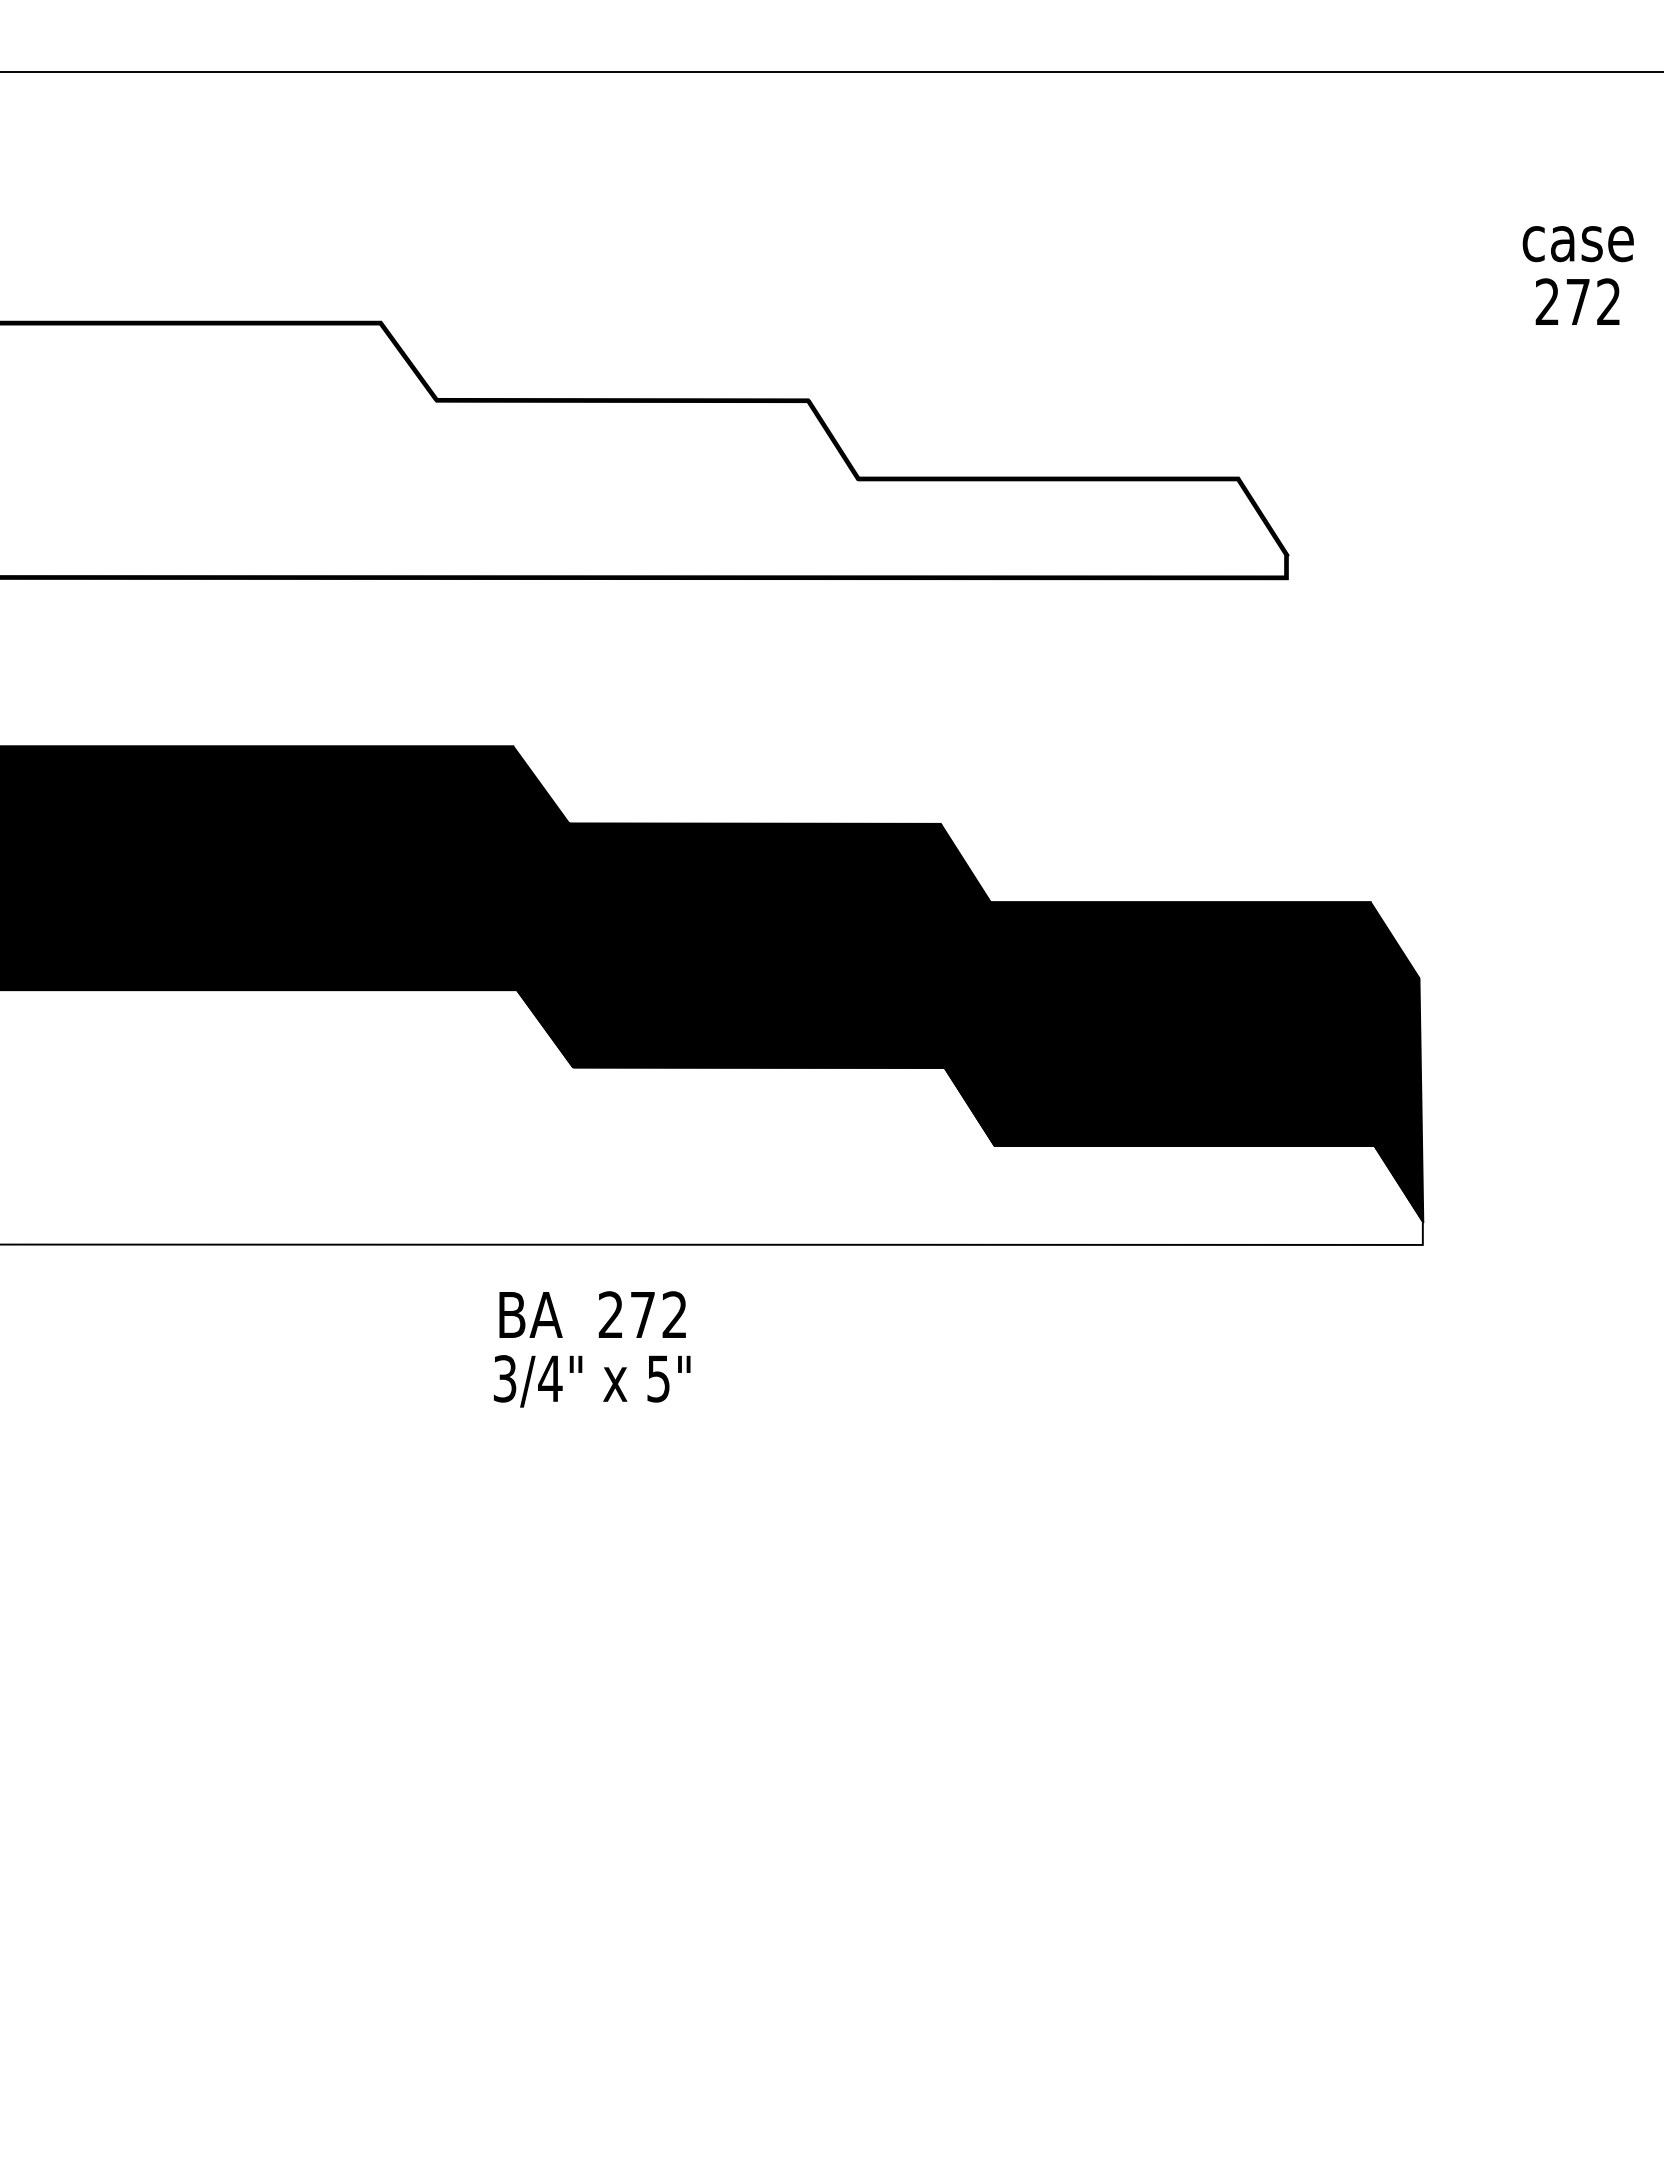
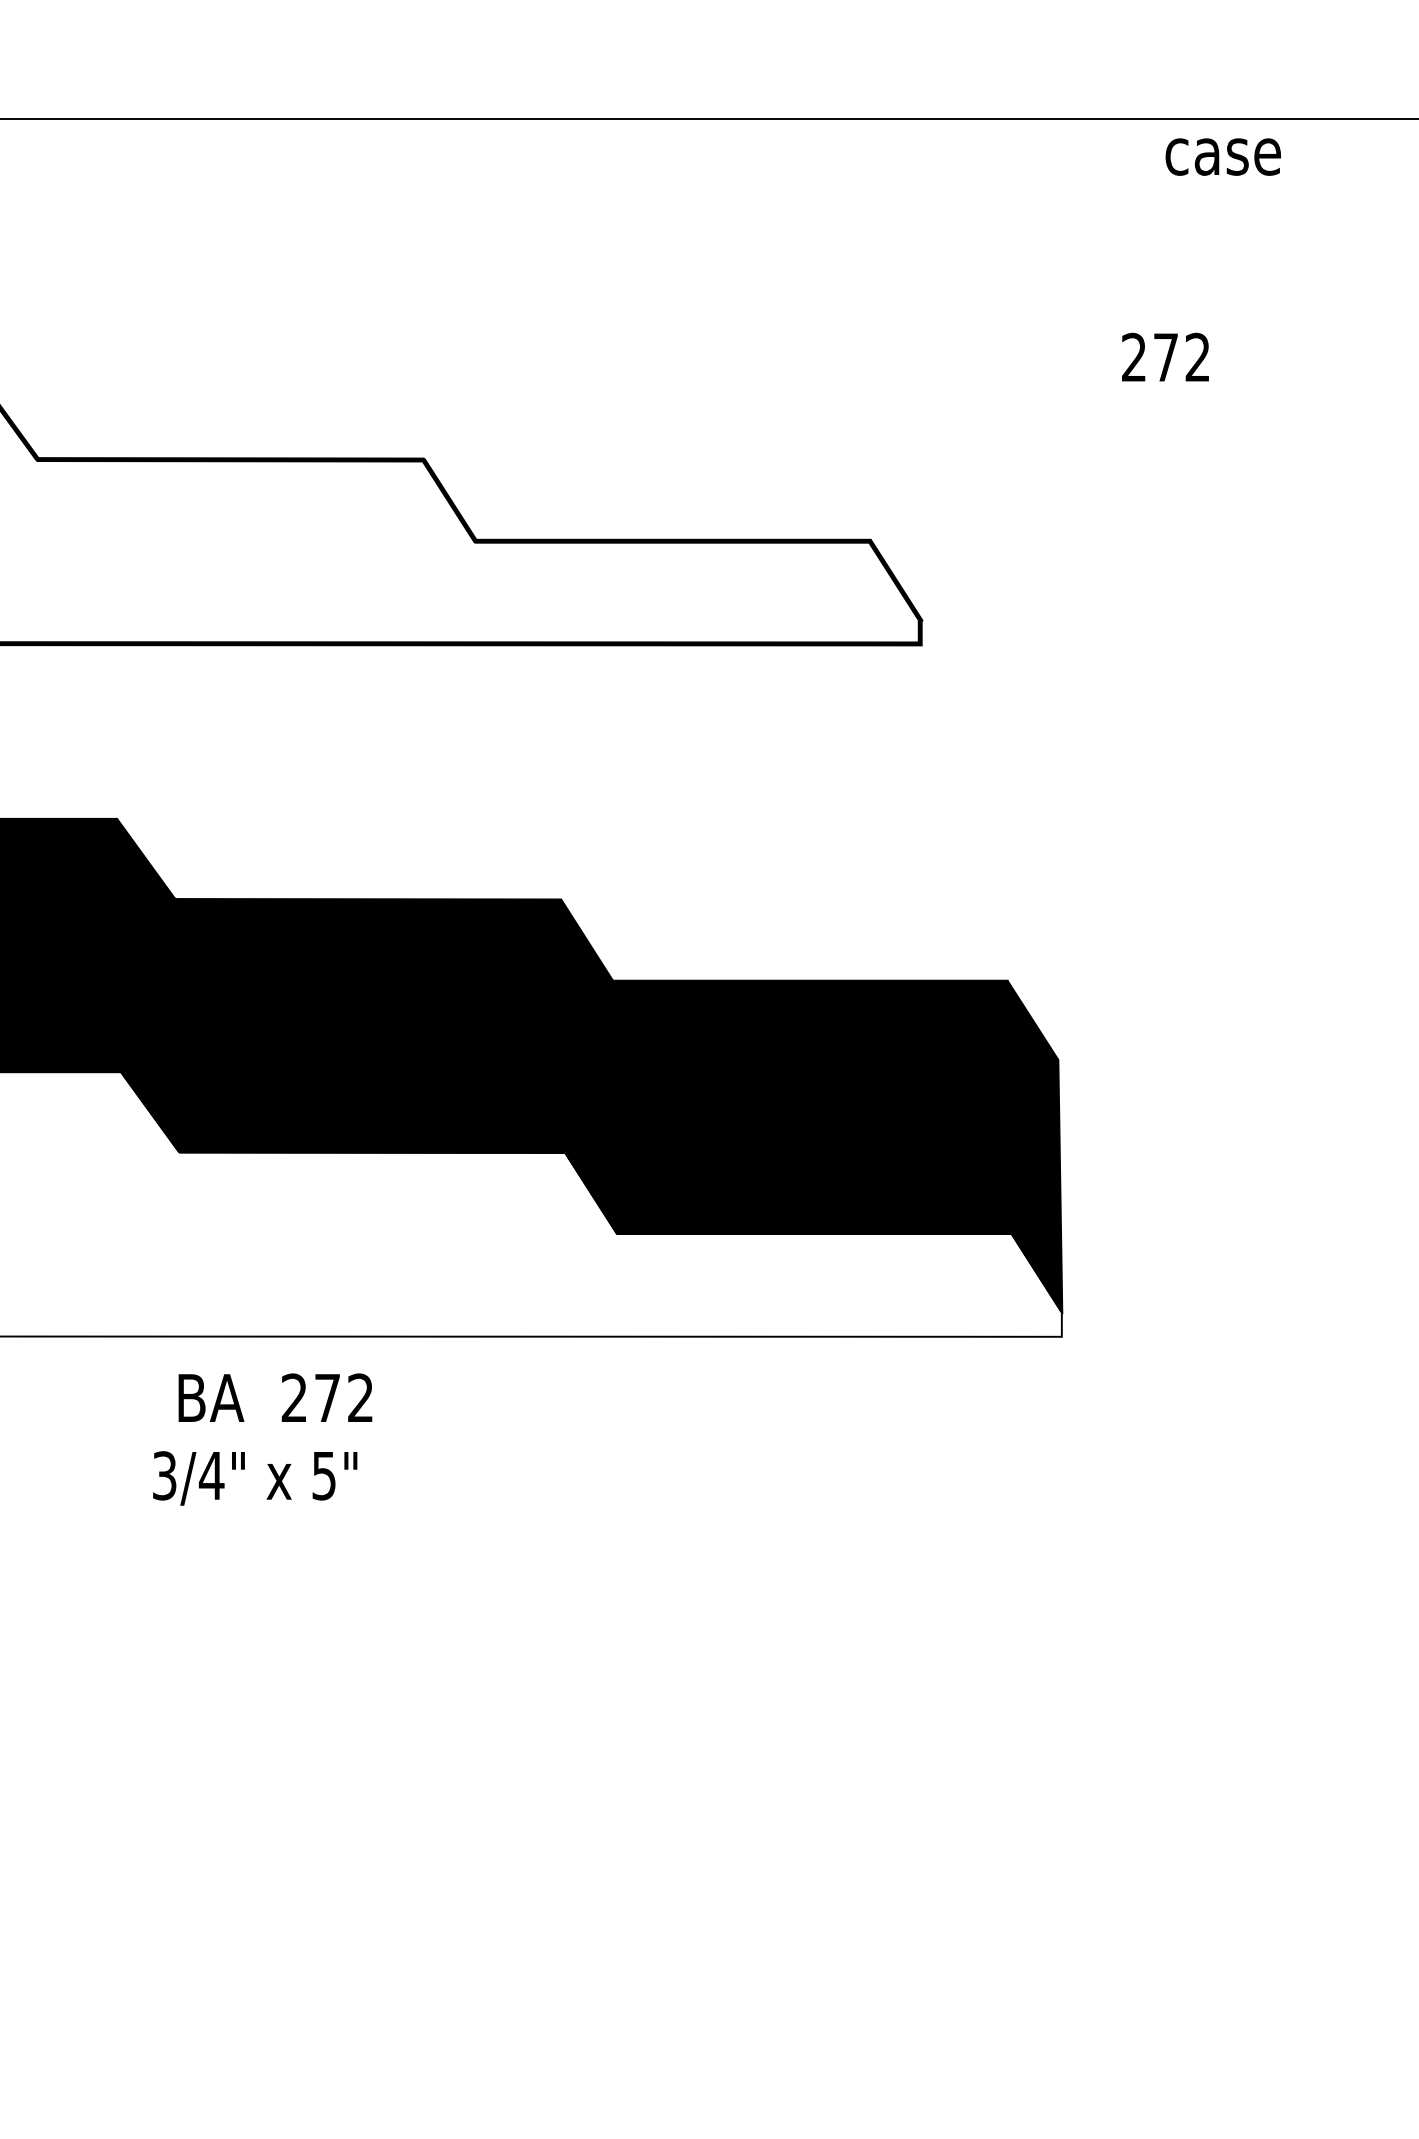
text: (1577, 244) -> (1222, 157), moved
text: (1577, 301) -> (1165, 356), moved
text: (592, 1314) -> (275, 1397), moved
text: (592, 1381) -> (255, 1478), moved

